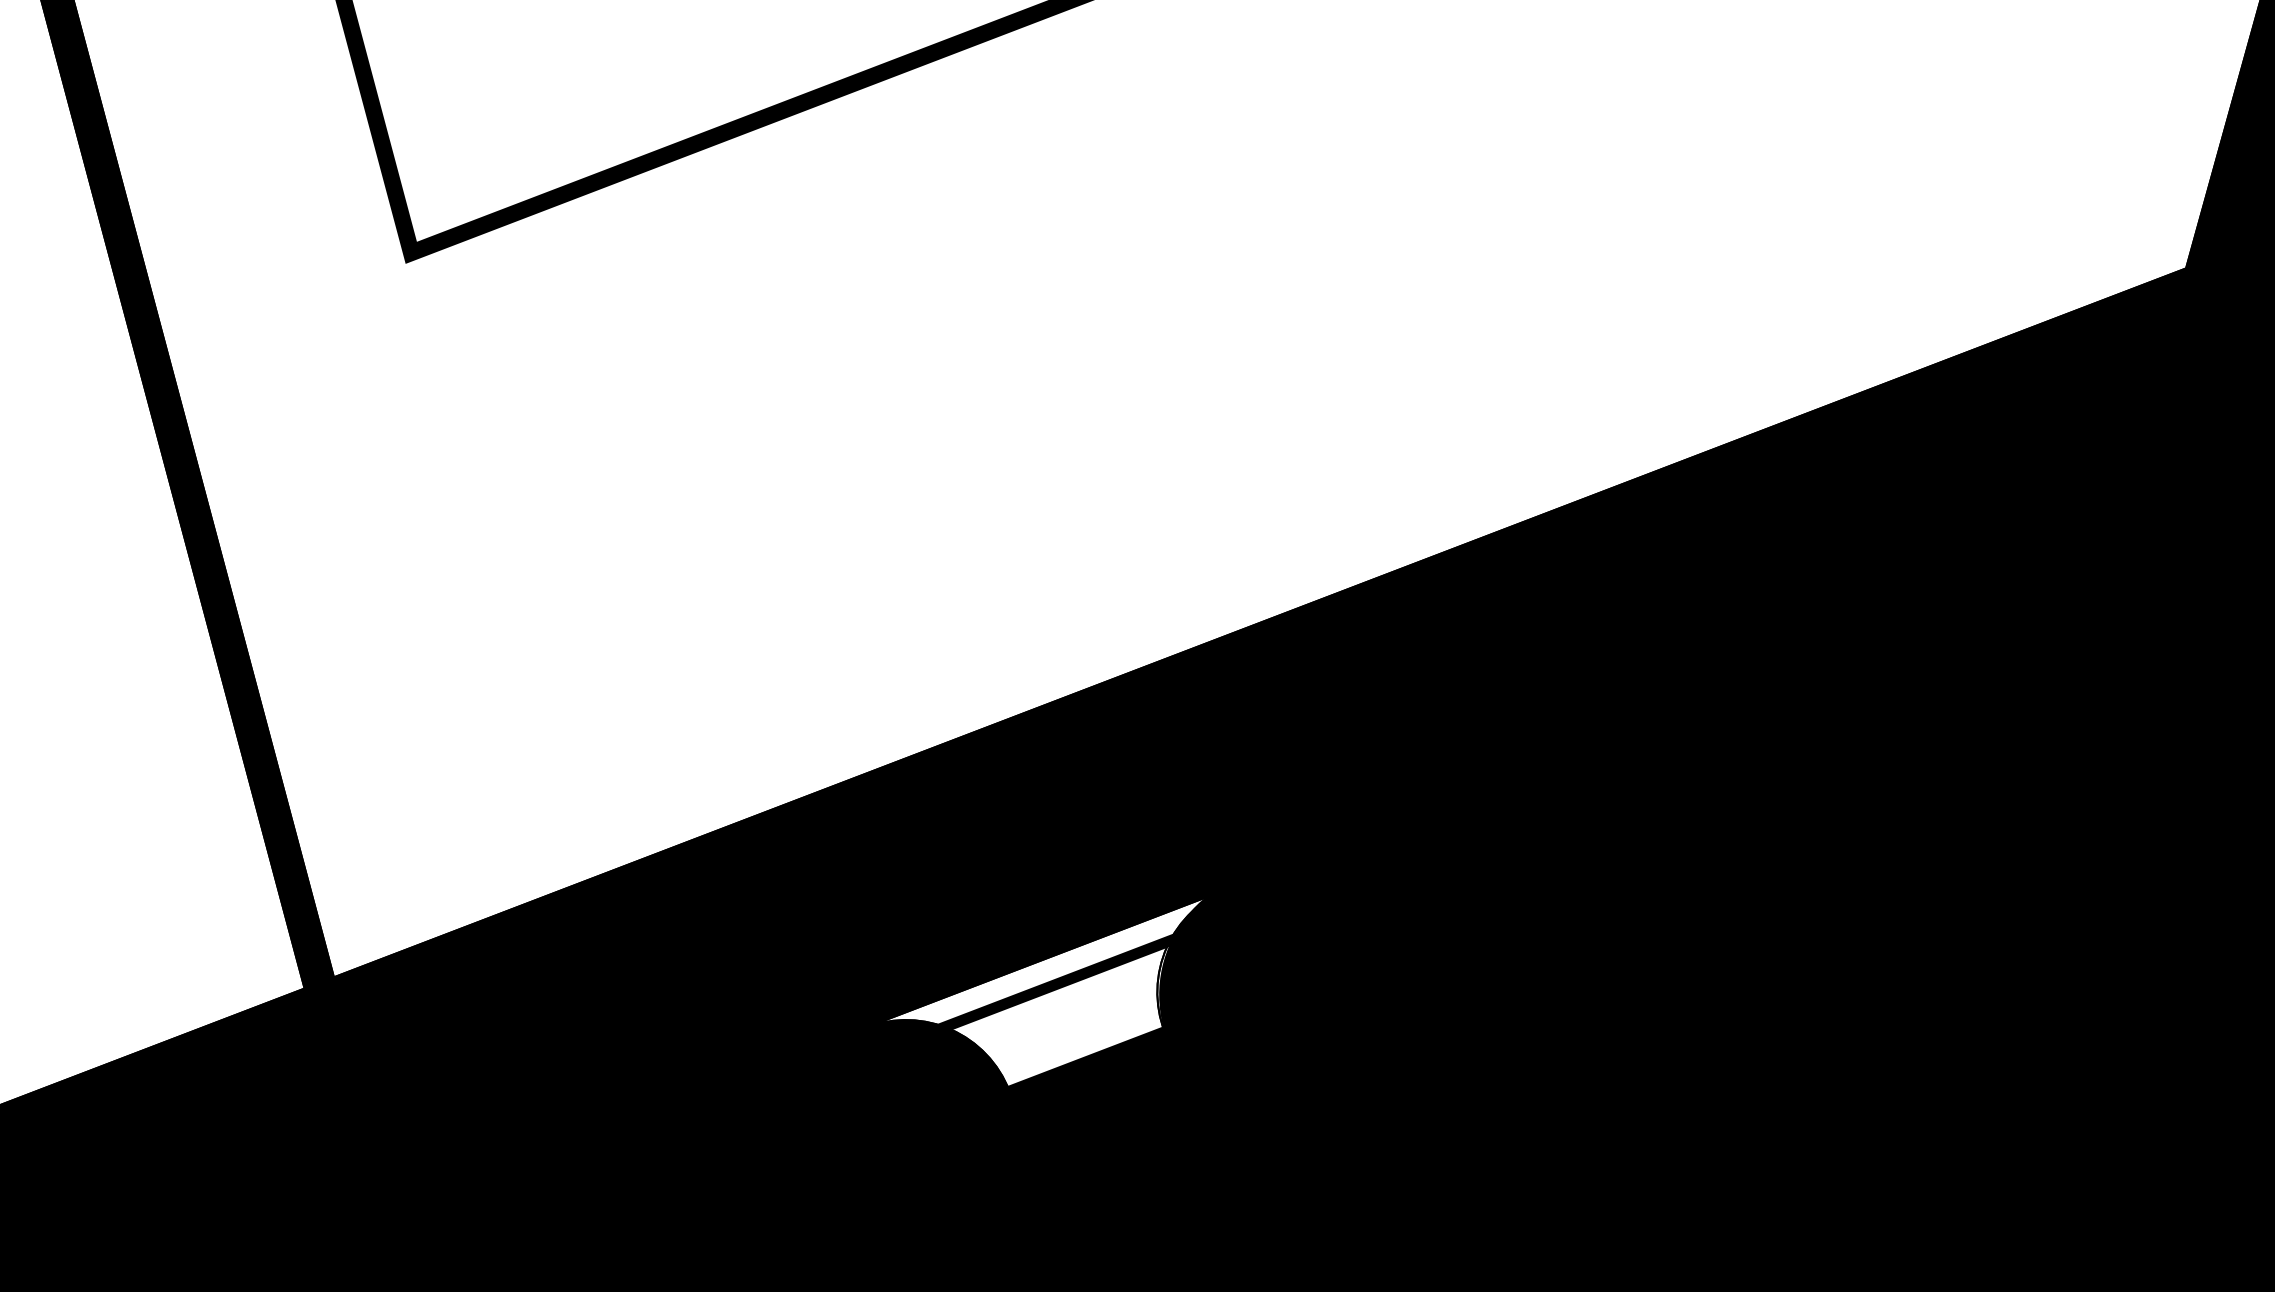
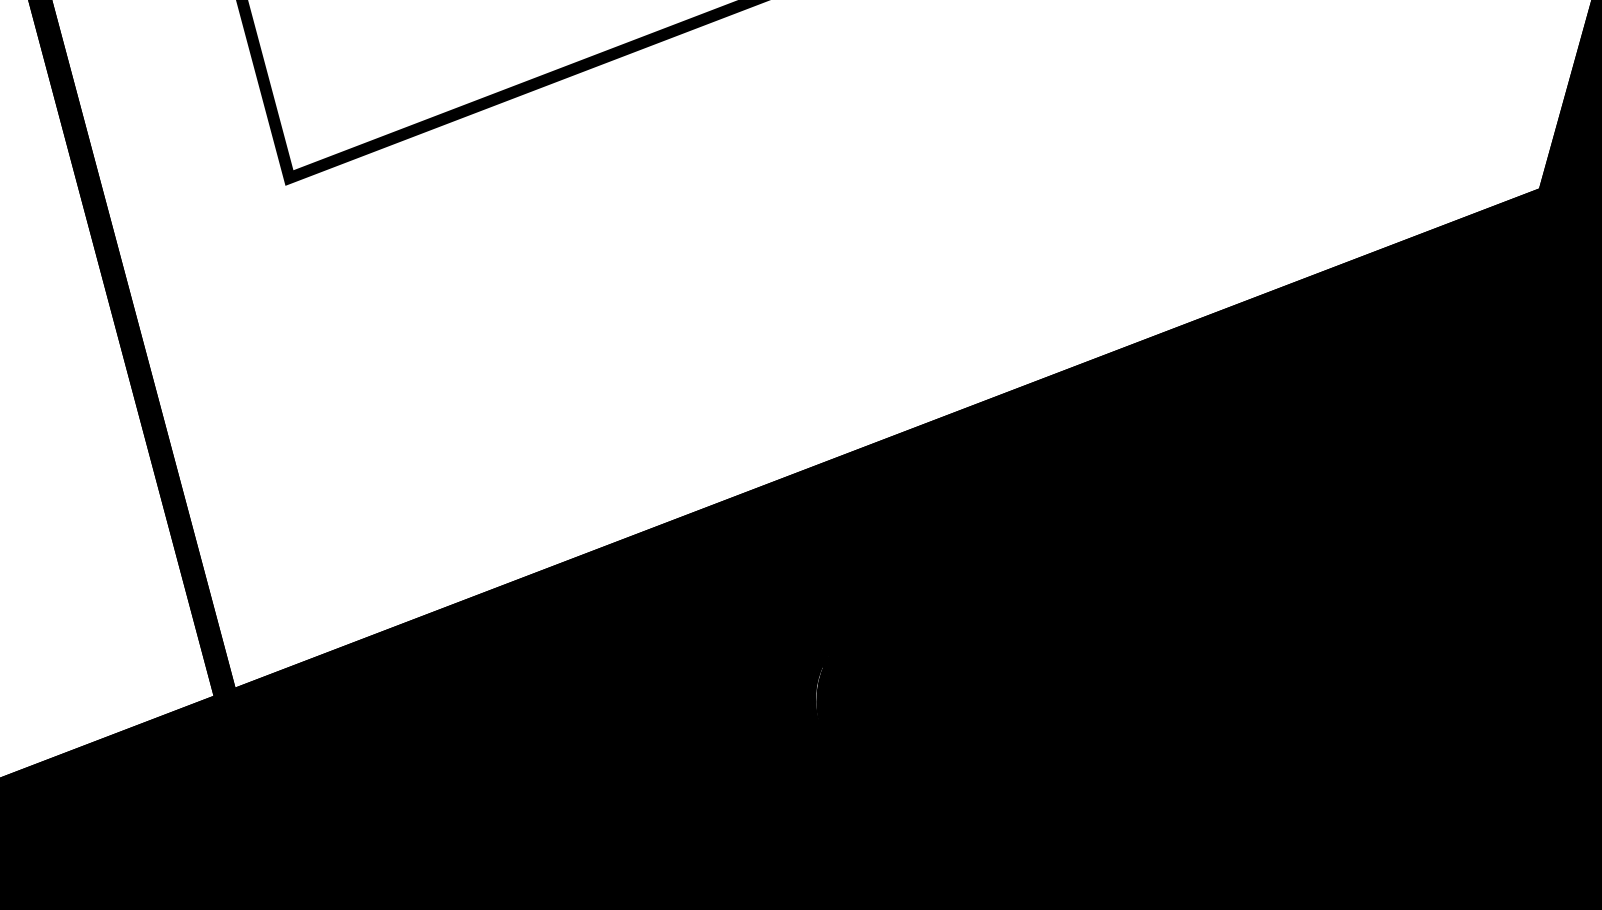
fill: (1047, 989) -> (737, 696), added

